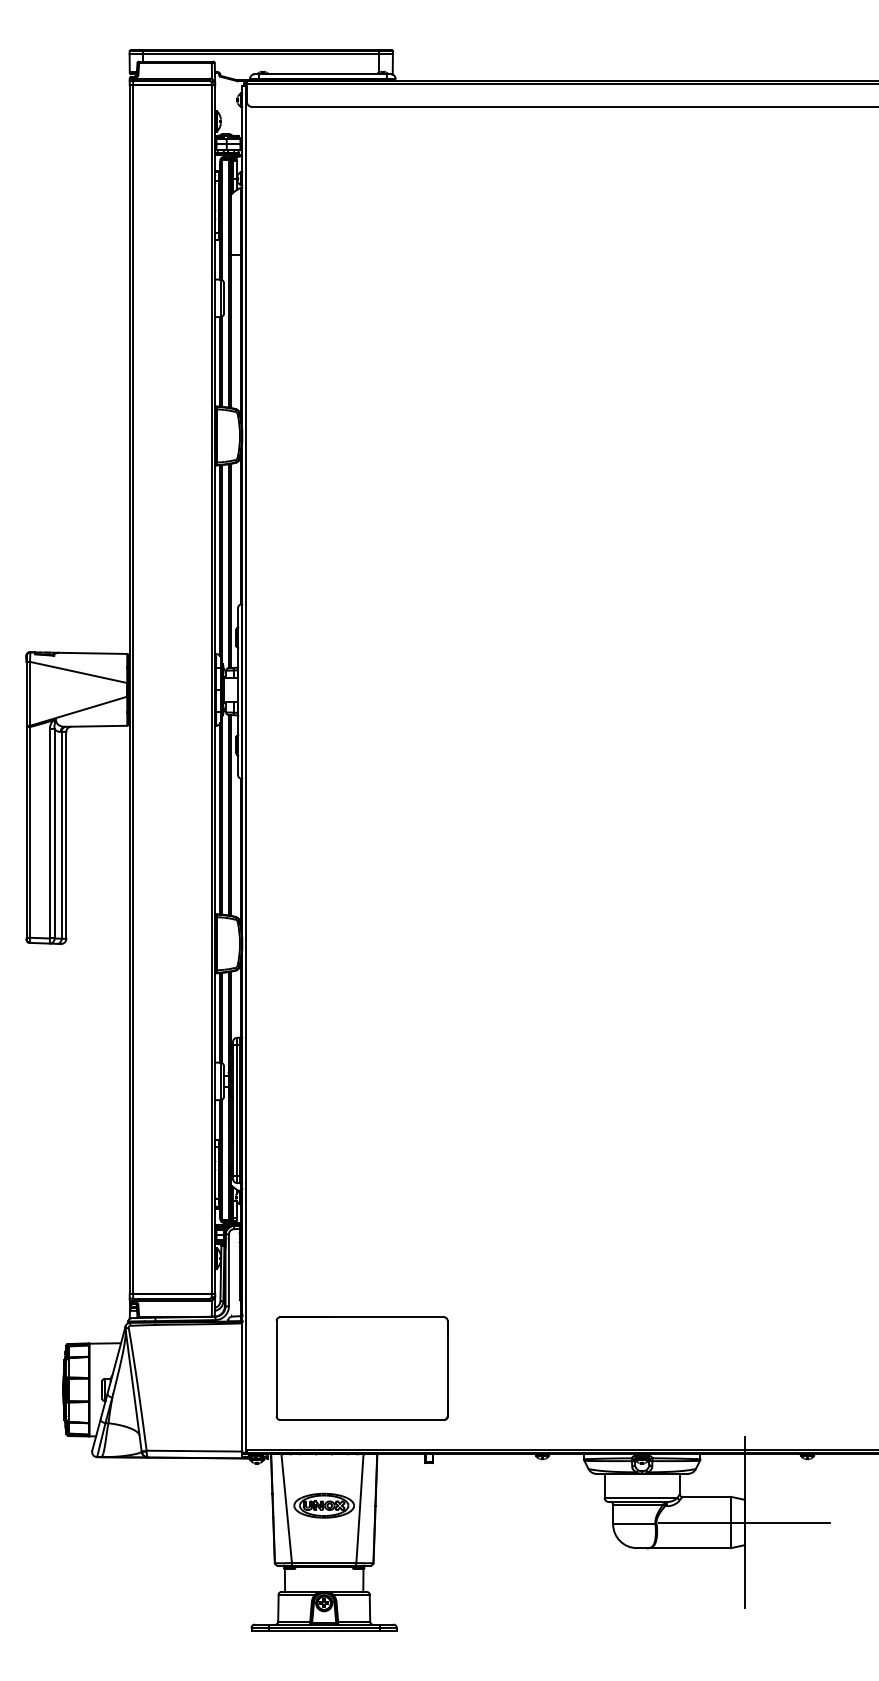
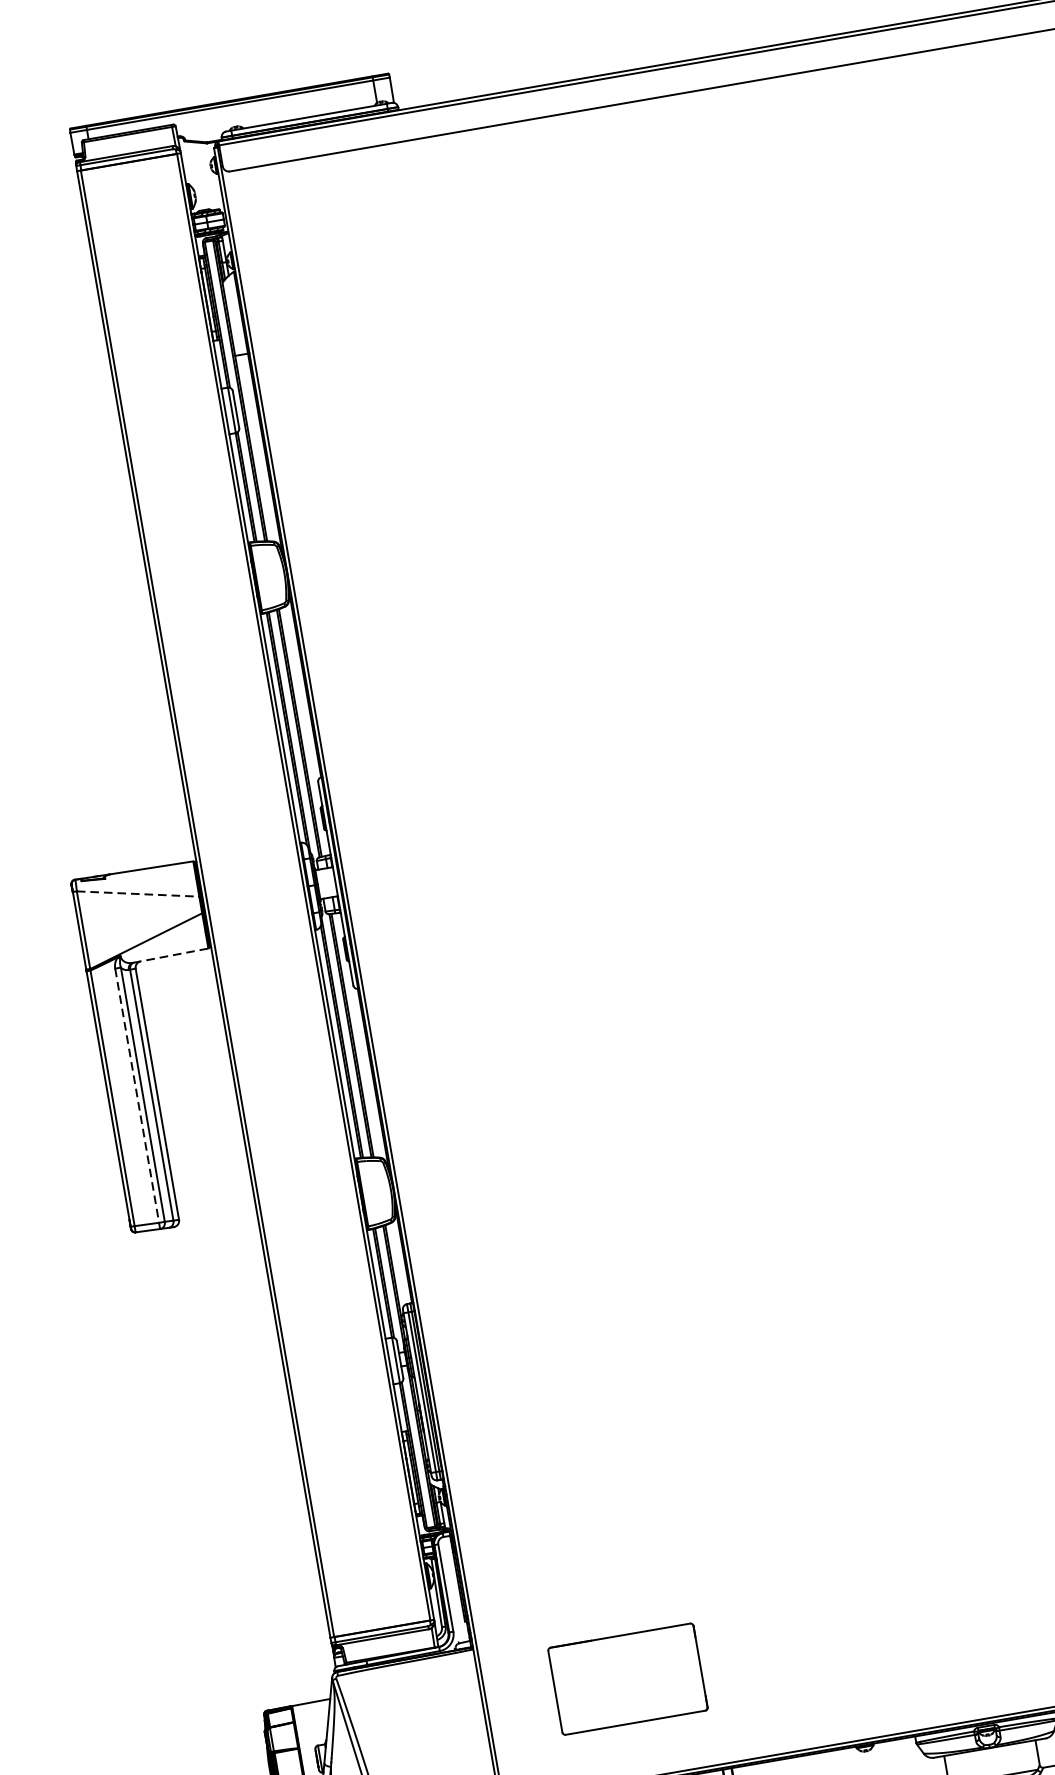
line: (78, 672) -> (138, 894), solid -> dashed
line: (96, 726) -> (171, 955), solid -> dashed
line: (49, 833) -> (136, 1095), solid -> dashed
part: (361, 1368) -> (627, 1679), size x0.7

